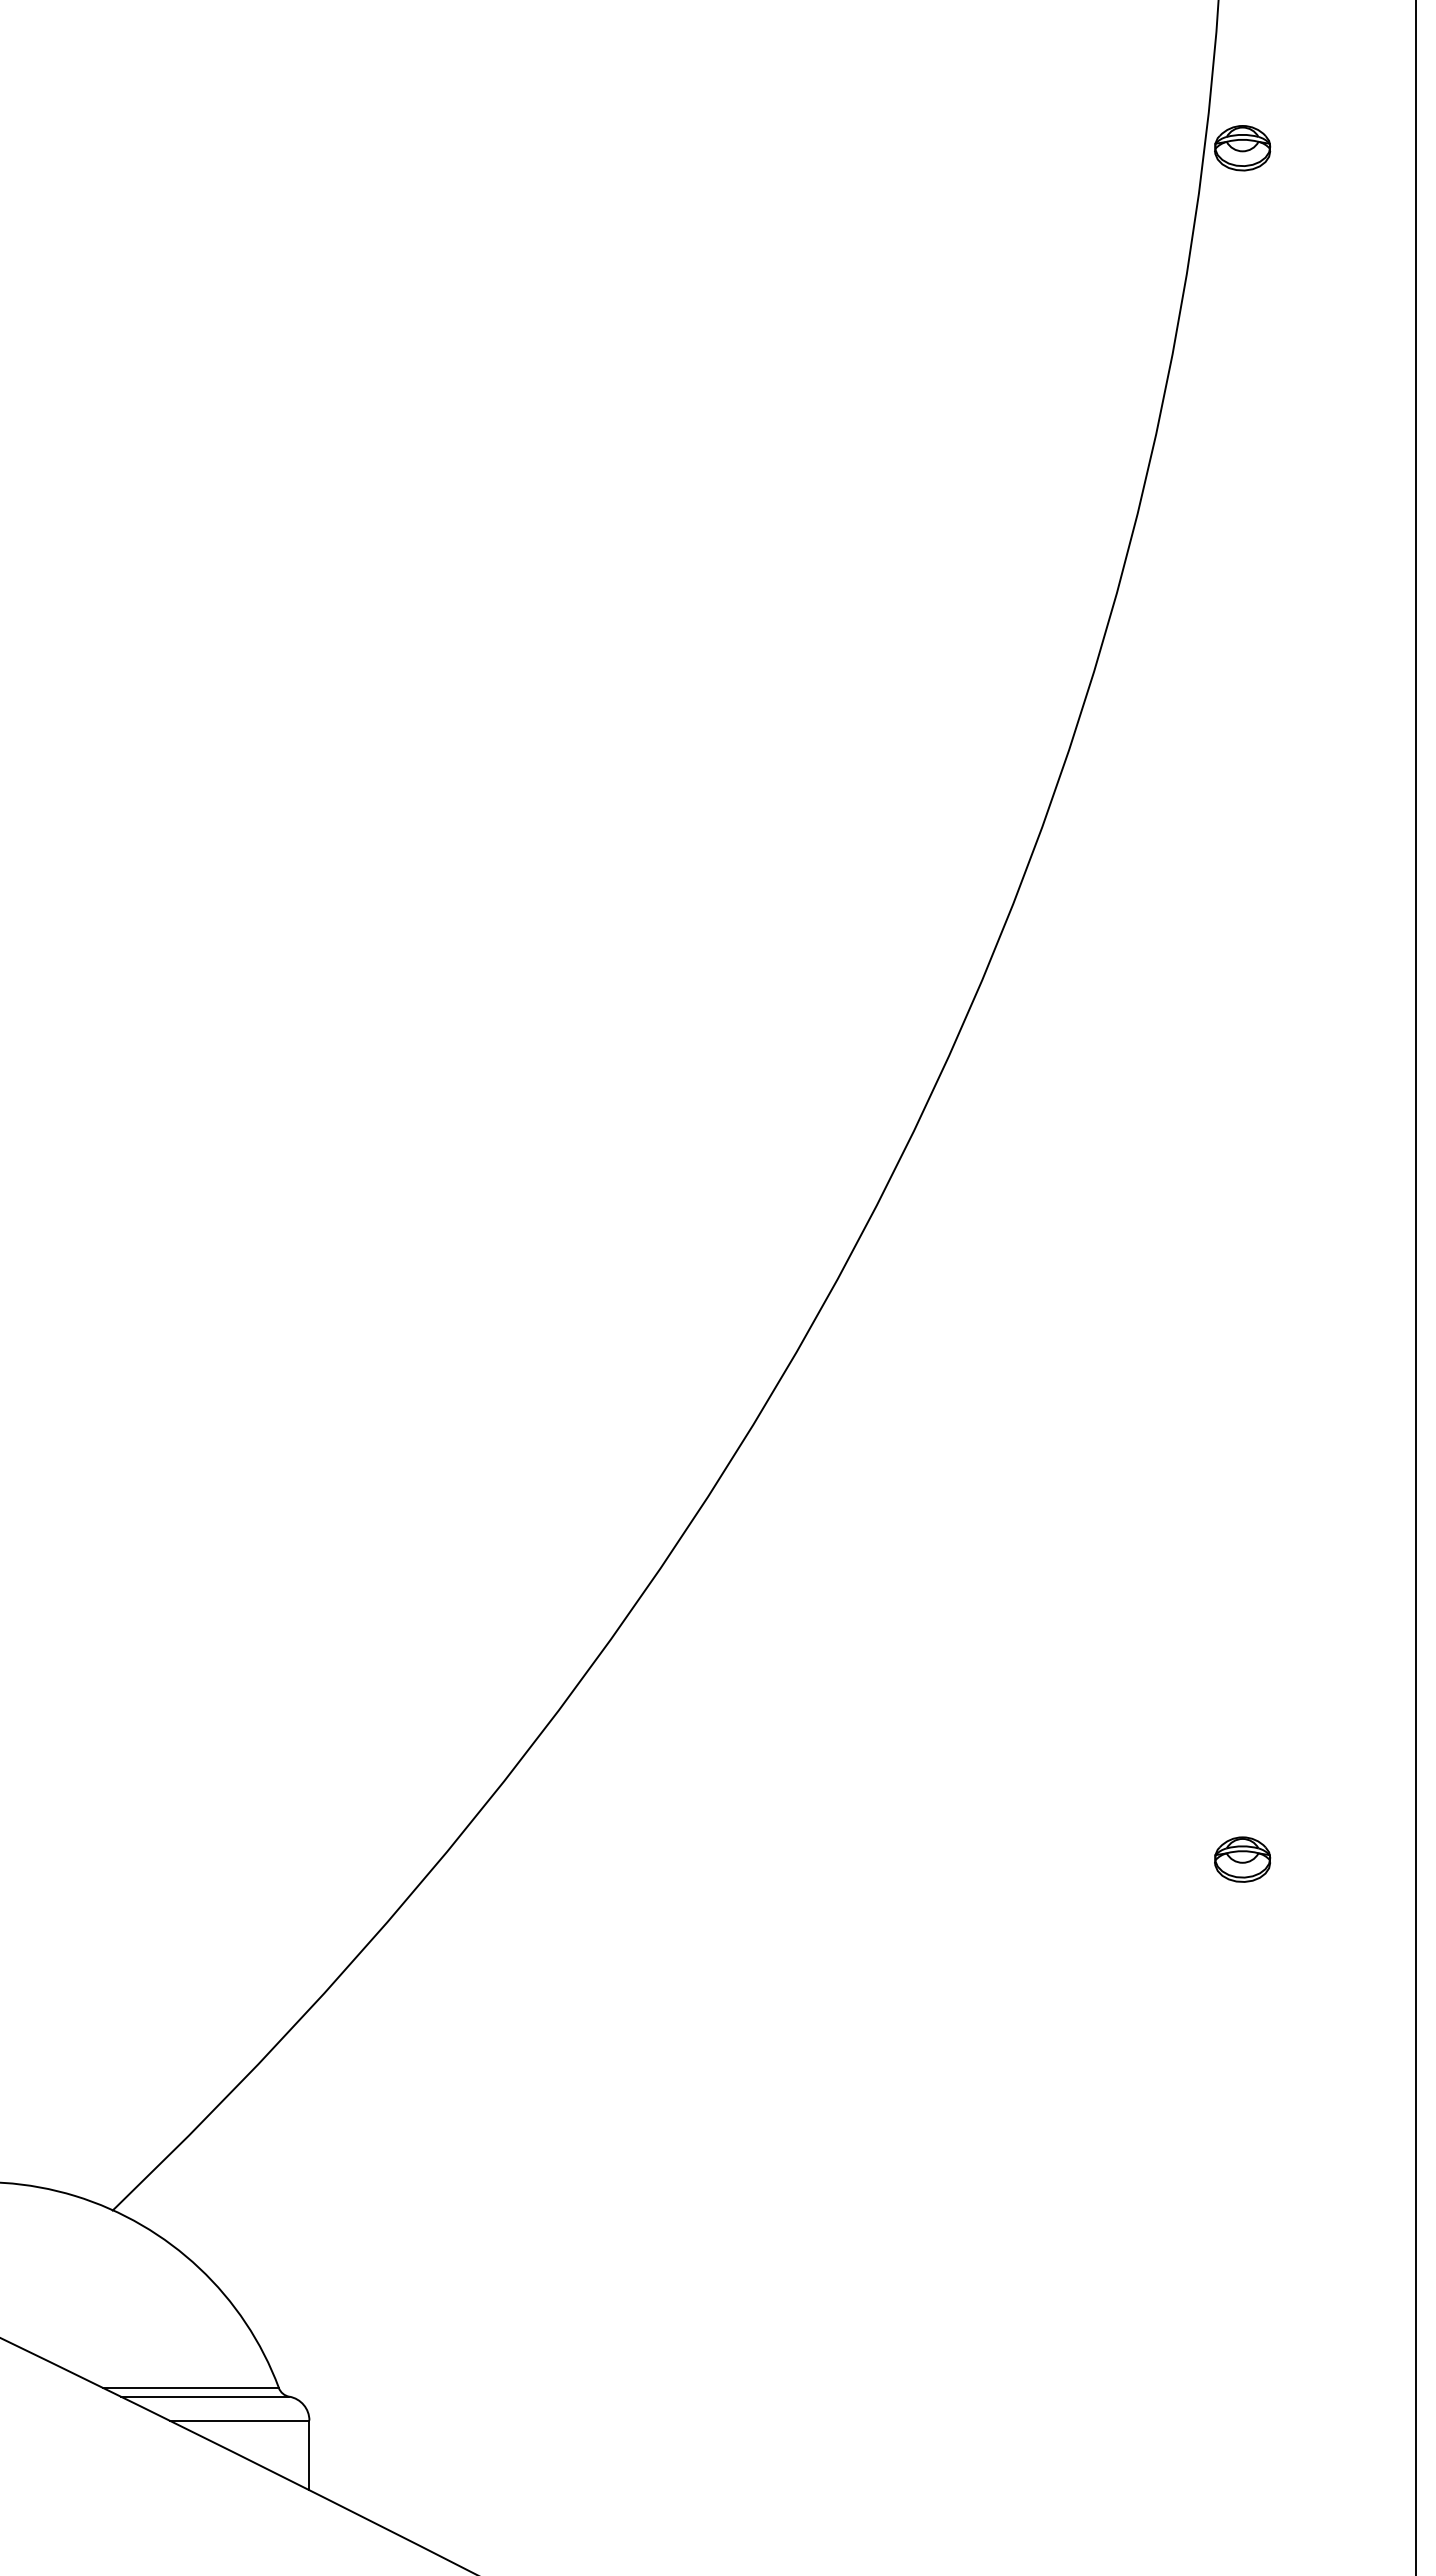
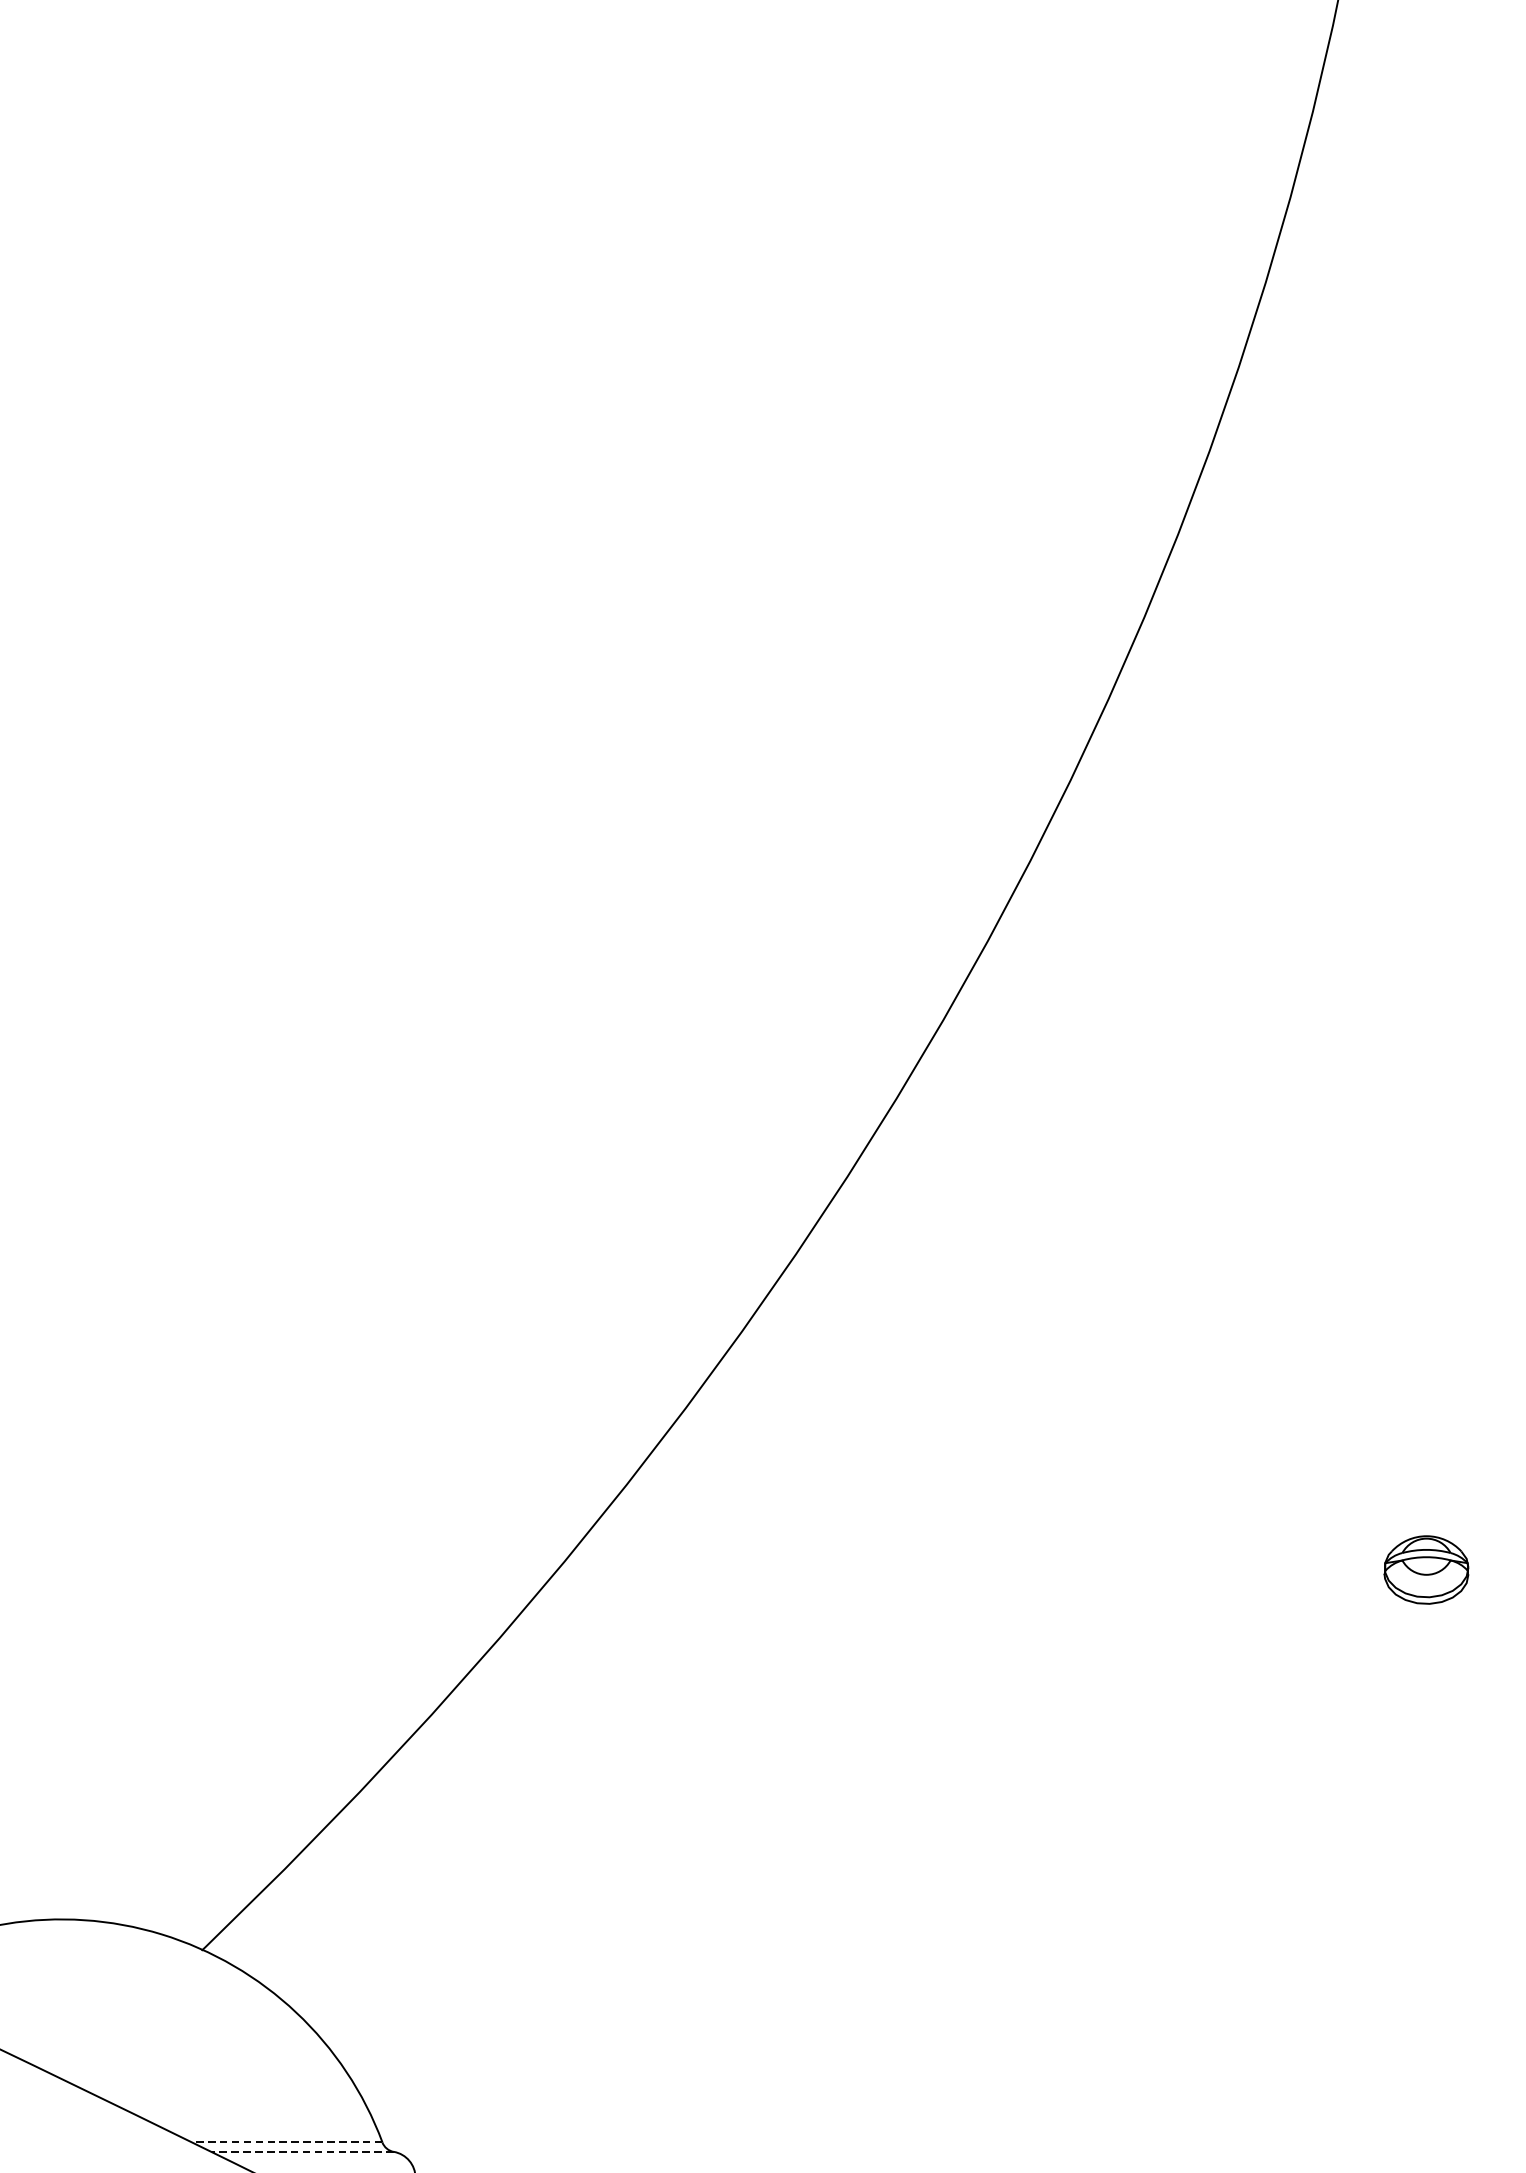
part: (1242, 1859) -> (1426, 1569), size x1.4
line: (191, 2387) -> (287, 2141), solid -> dashed
line: (205, 2396) -> (302, 2151), solid -> dashed

